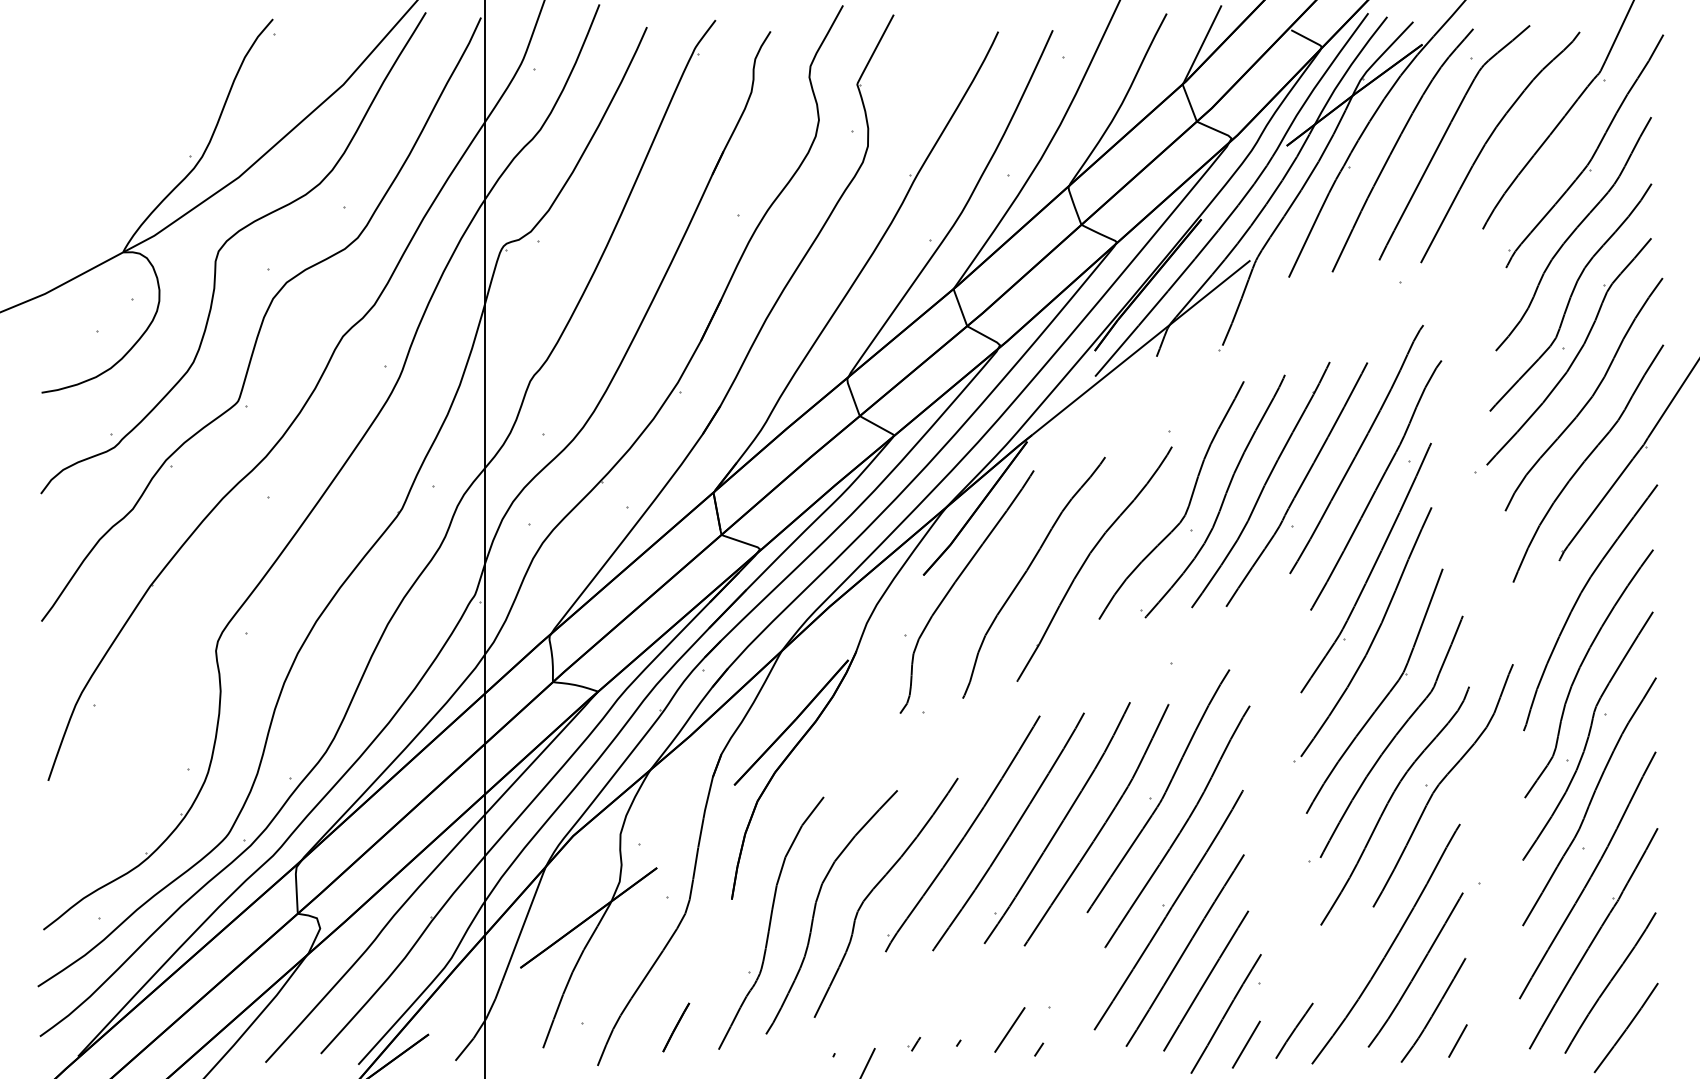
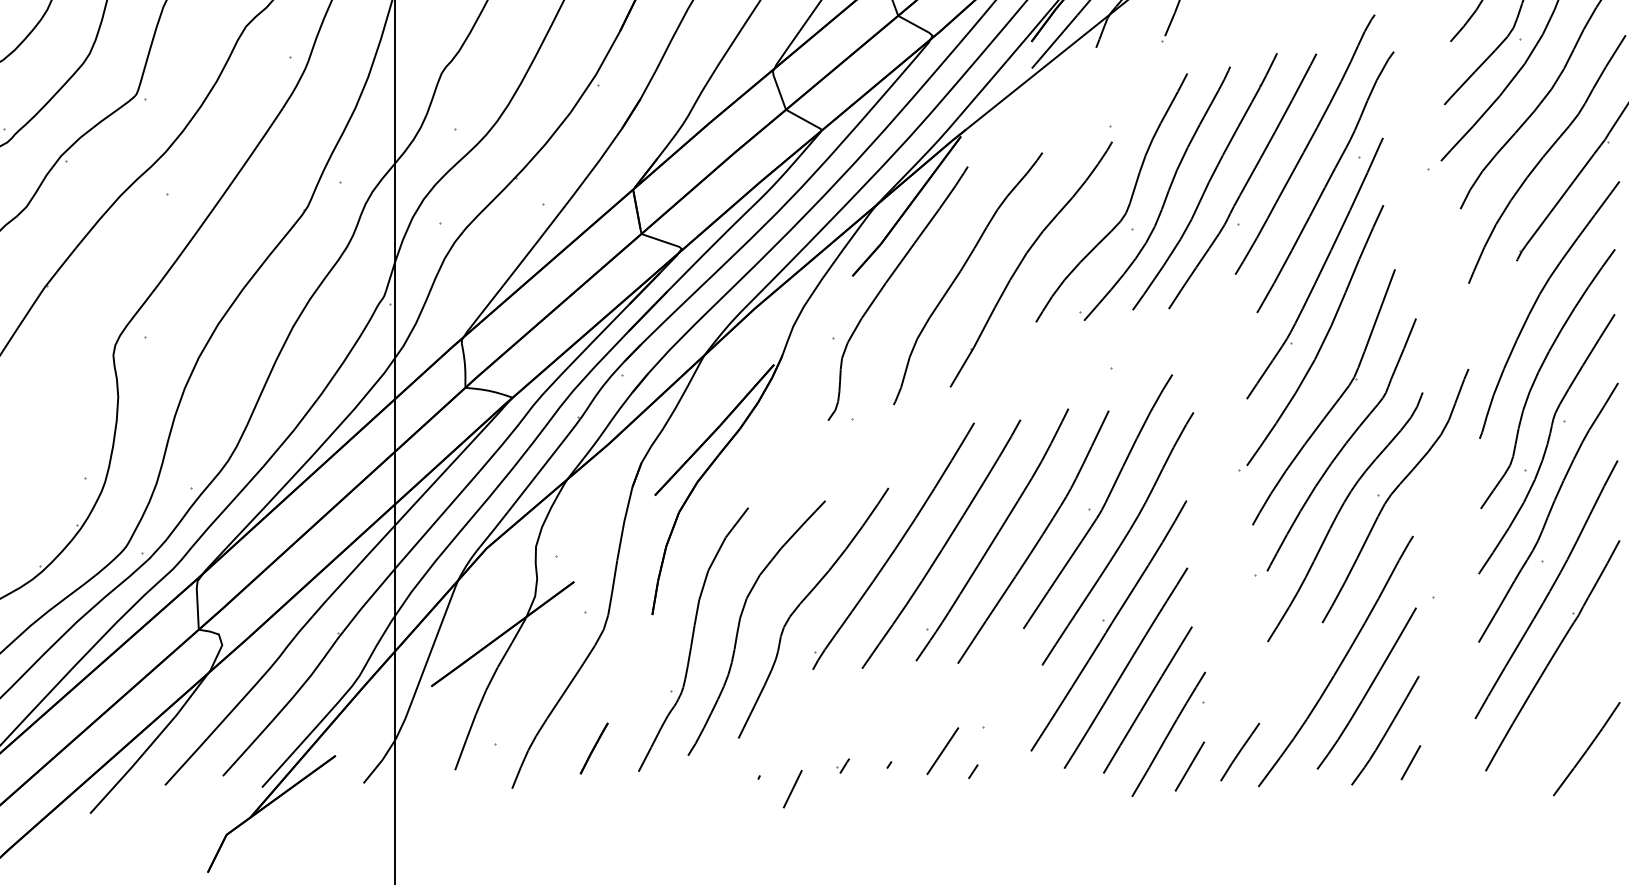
curve: (1610, 982) -> (1570, 701), removed

